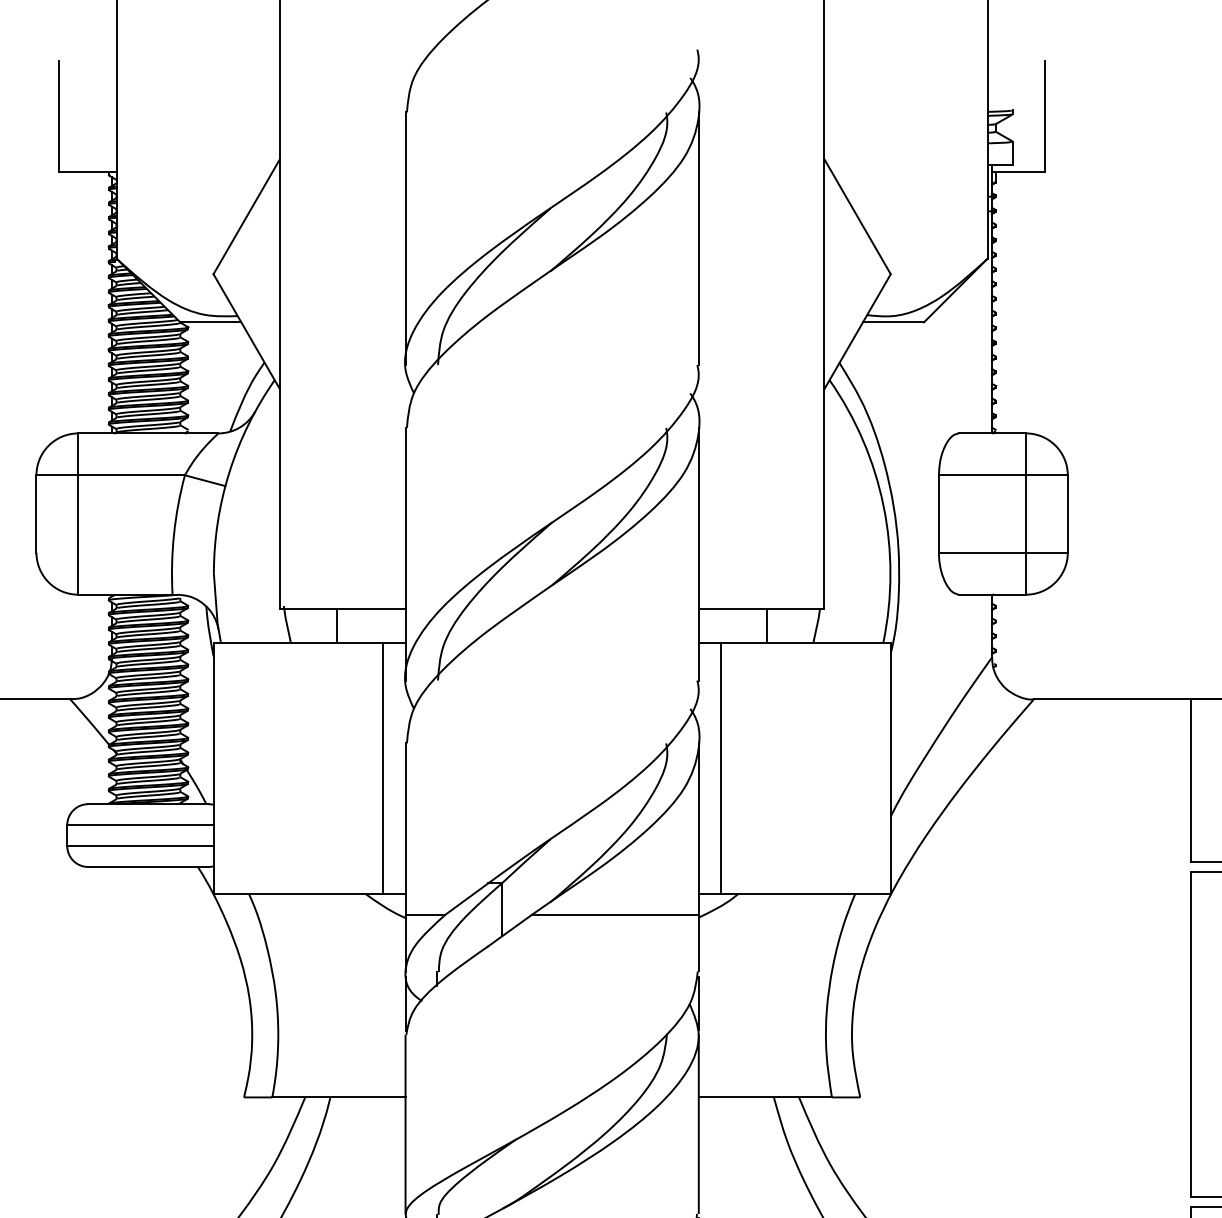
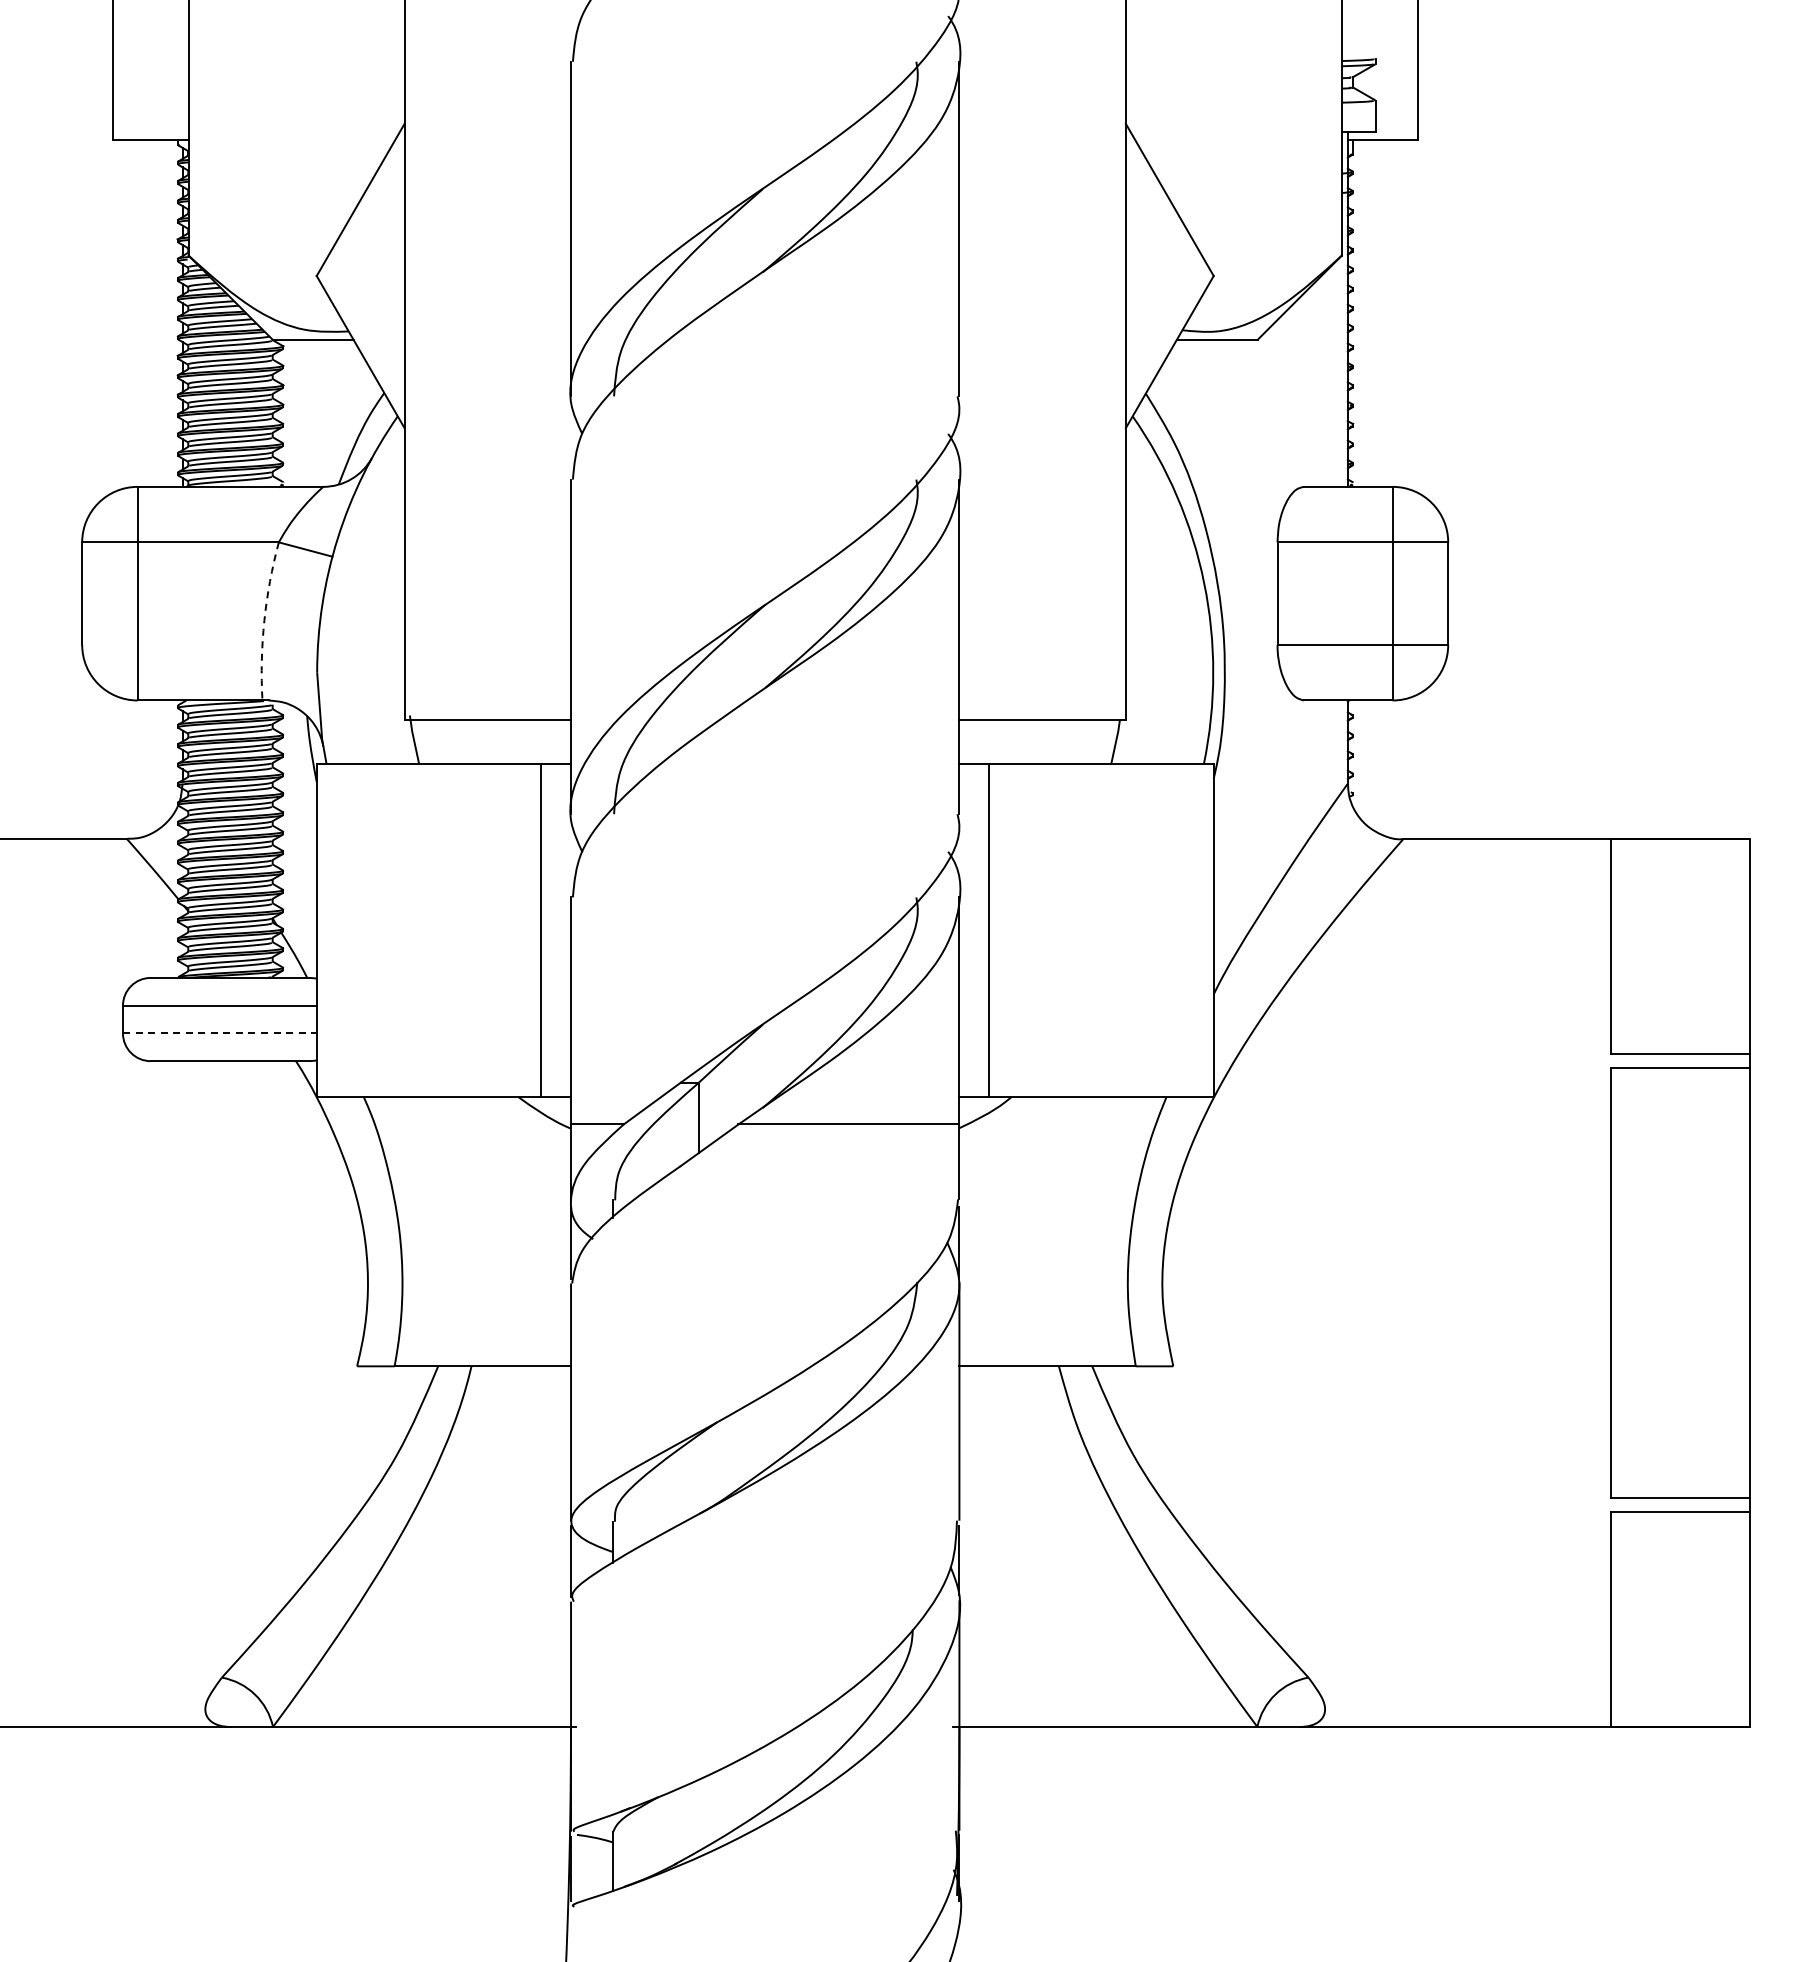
arc: (174, 534) -> (264, 620), solid -> dashed
line: (337, 625) -> (480, 741), removed
line: (766, 625) -> (1049, 741), removed
line: (140, 846) -> (219, 1033), solid -> dashed

